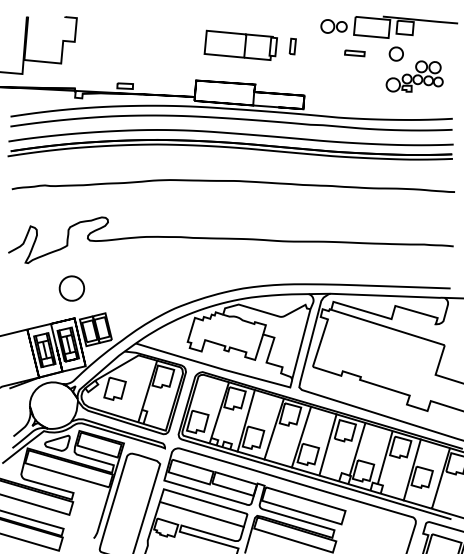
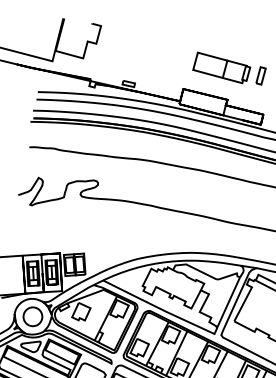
part: (292, 46) -> (260, 75), size x1.43
part: (71, 288) -> (32, 316), moved

